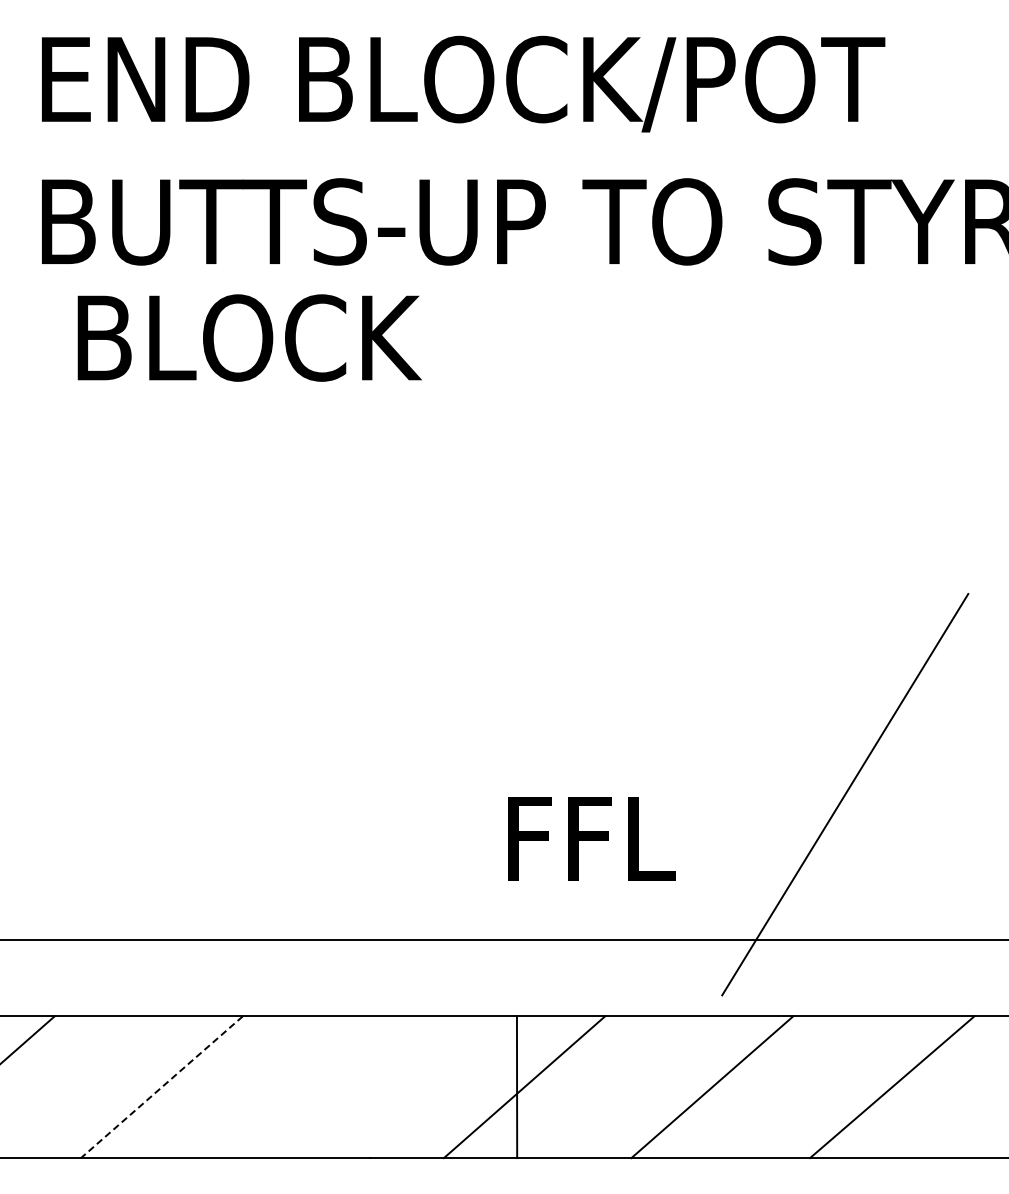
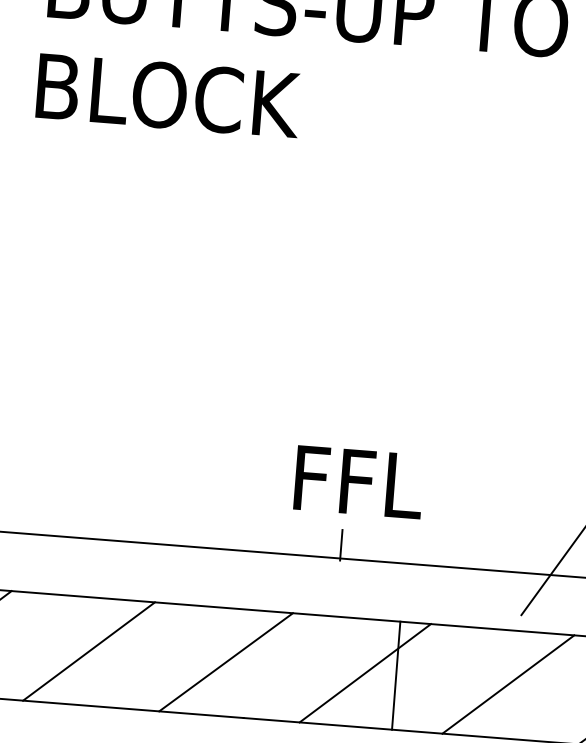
text: (249, 337) -> (168, 95), moved
text: (591, 838) -> (358, 482), moved
line: (480, 922) -> (341, 545), added
line: (161, 1087) -> (88, 651), dashed -> solid
line: (341, 1087) -> (225, 662), added
line: (516, 1087) -> (395, 675), moved

